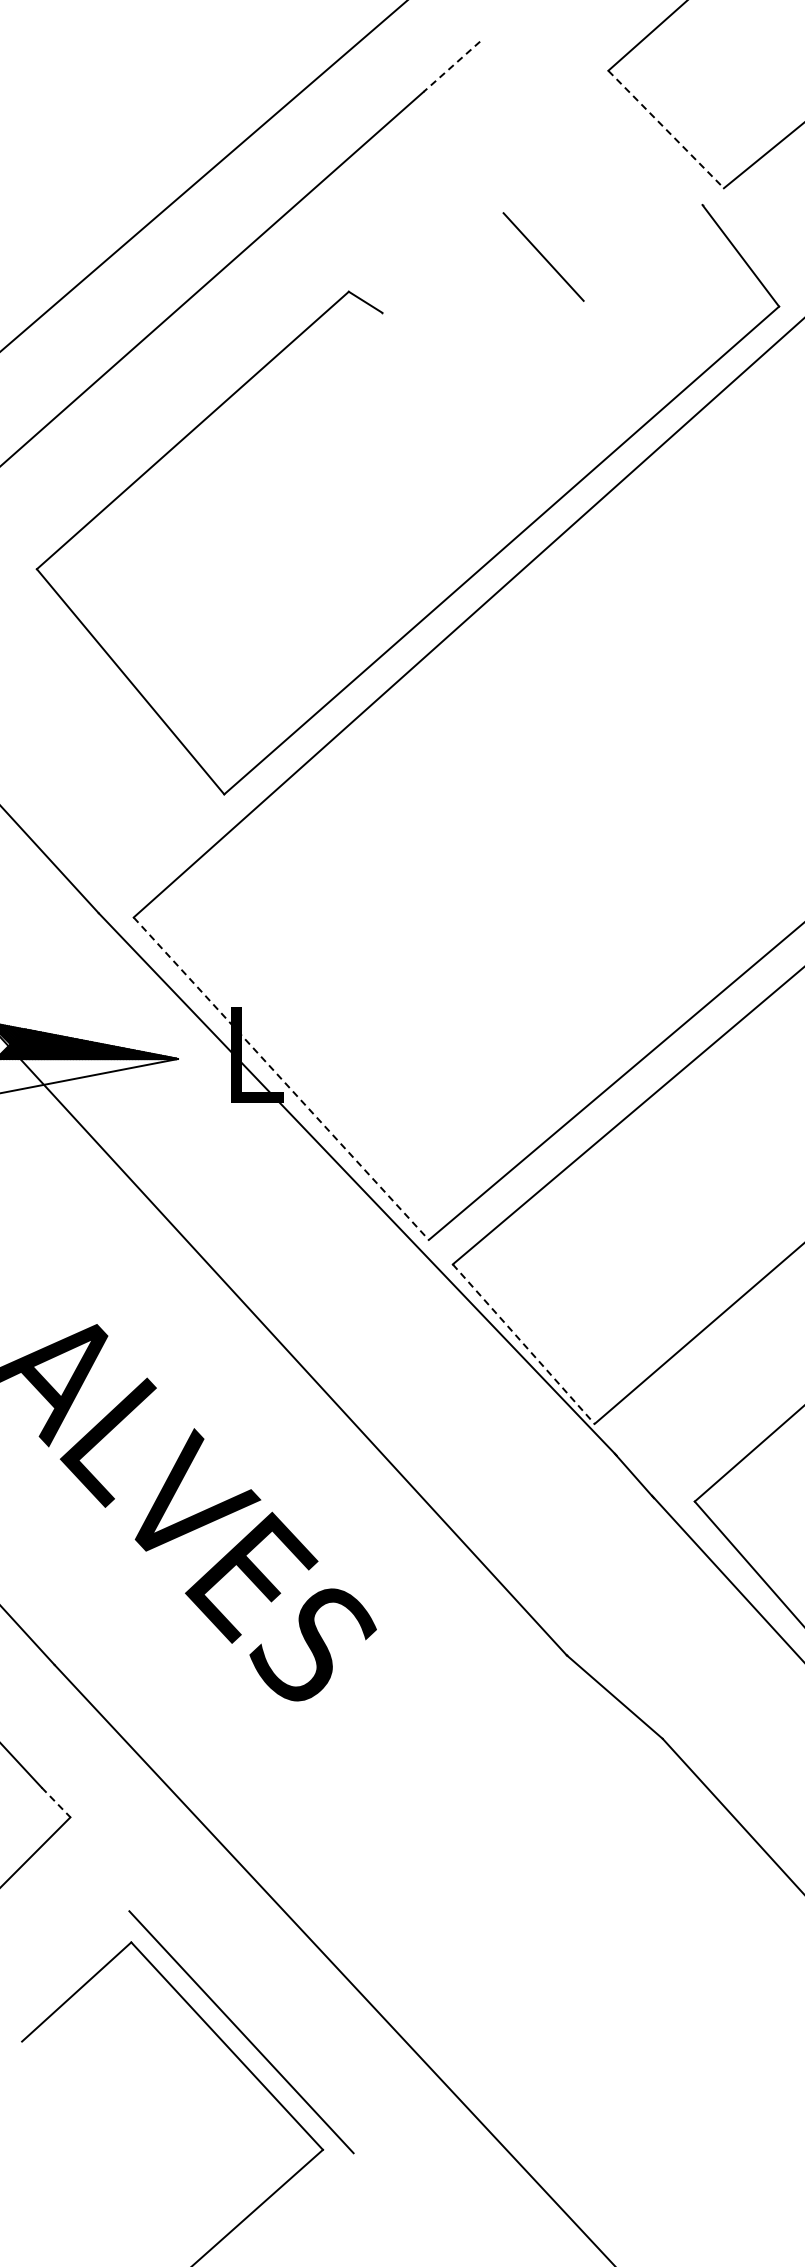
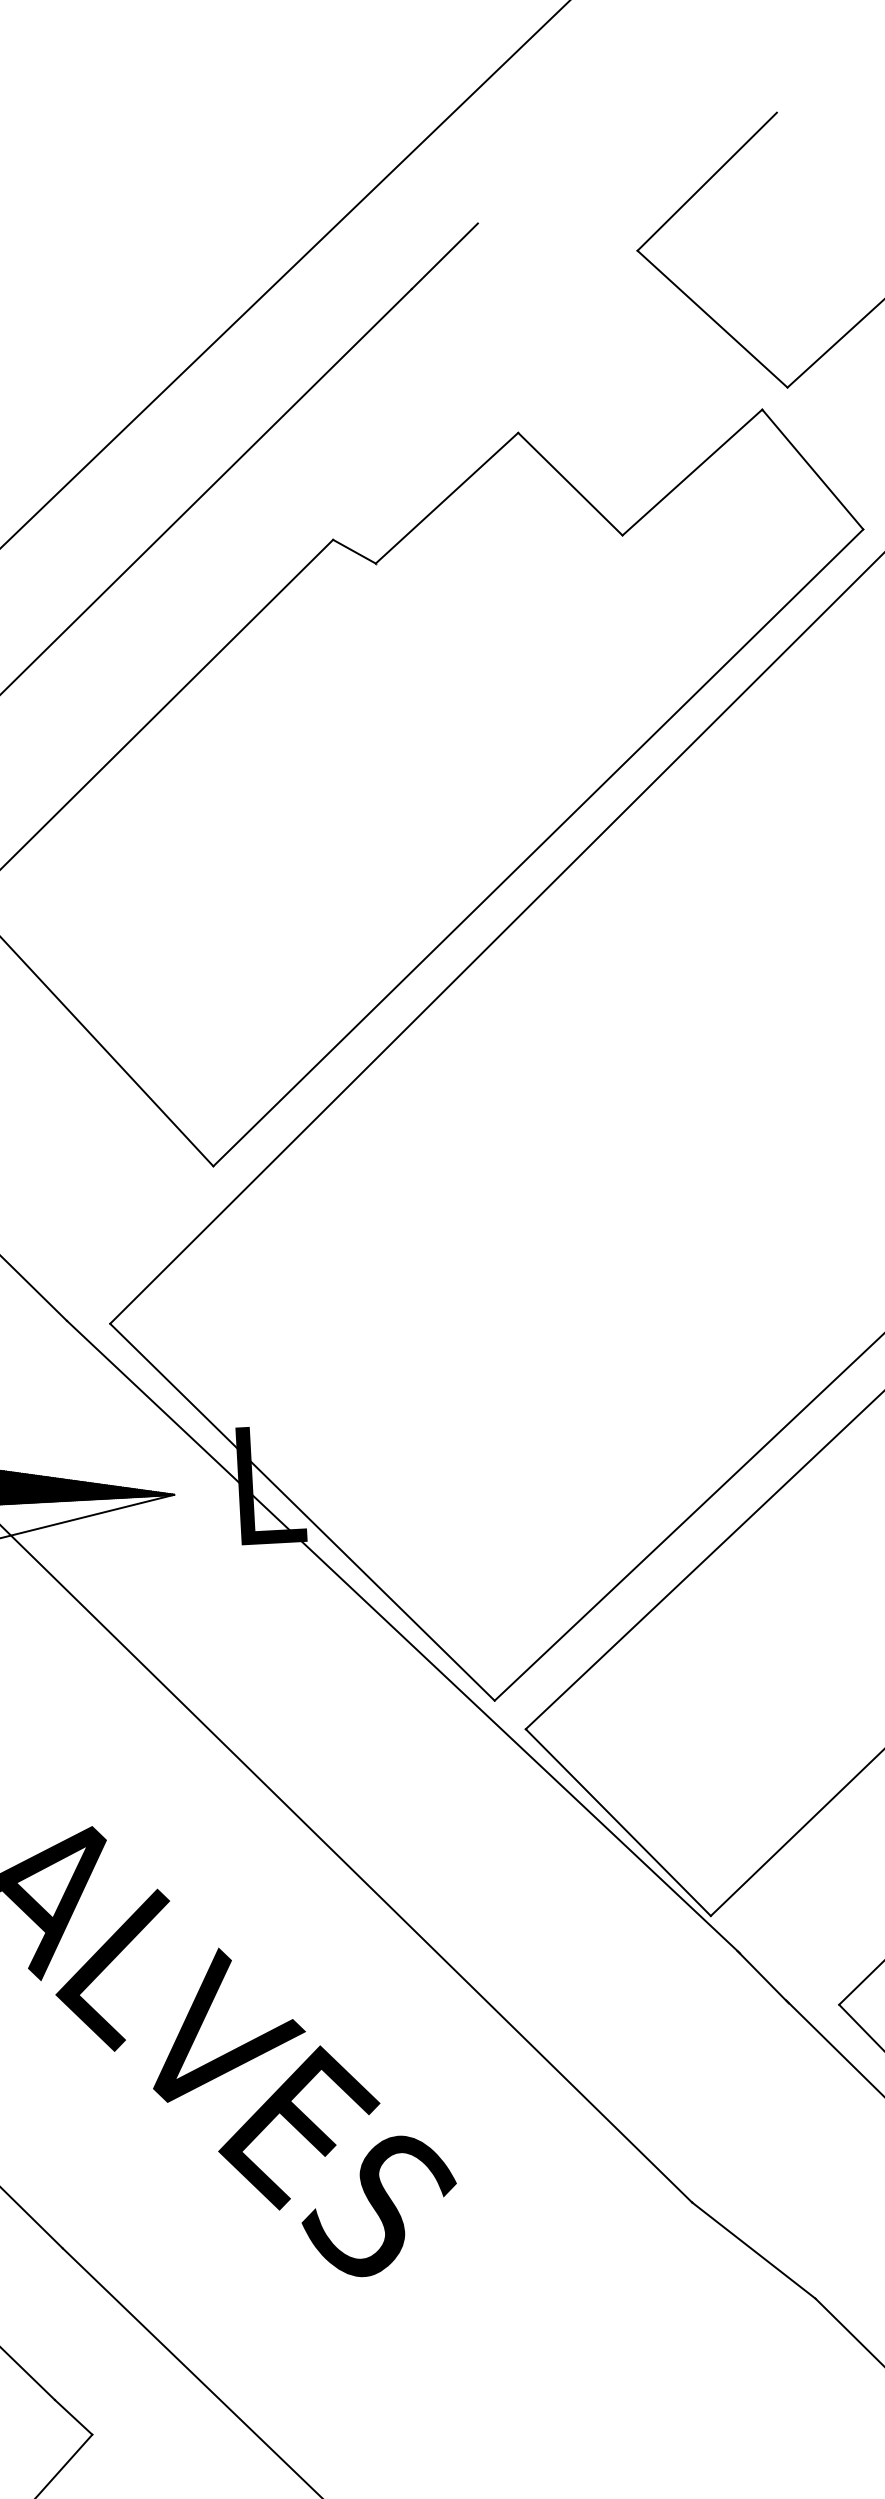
line: (451, 66) -> (444, 255), dashed -> solid
line: (666, 129) -> (712, 319), dashed -> solid
line: (642, 252) -> (691, 471), added
line: (442, 262) -> (446, 497), added
line: (281, 1078) -> (302, 1511), dashed -> solid
line: (523, 1344) -> (618, 1822), dashed -> solid
line: (56, 1802) -> (74, 2417), dashed -> solid

